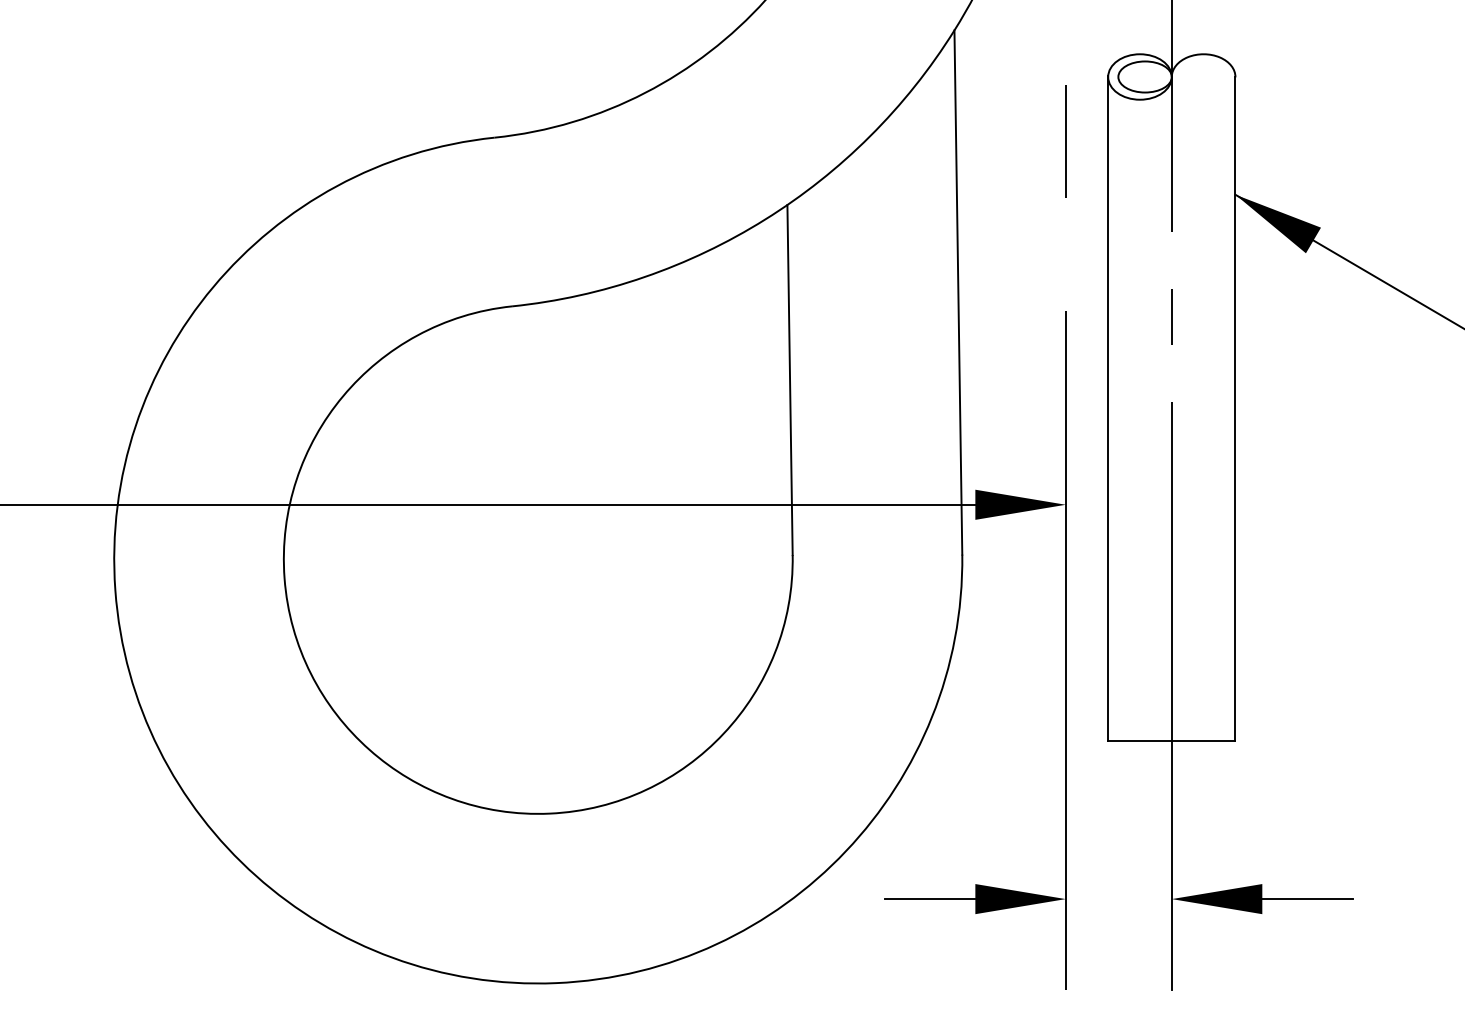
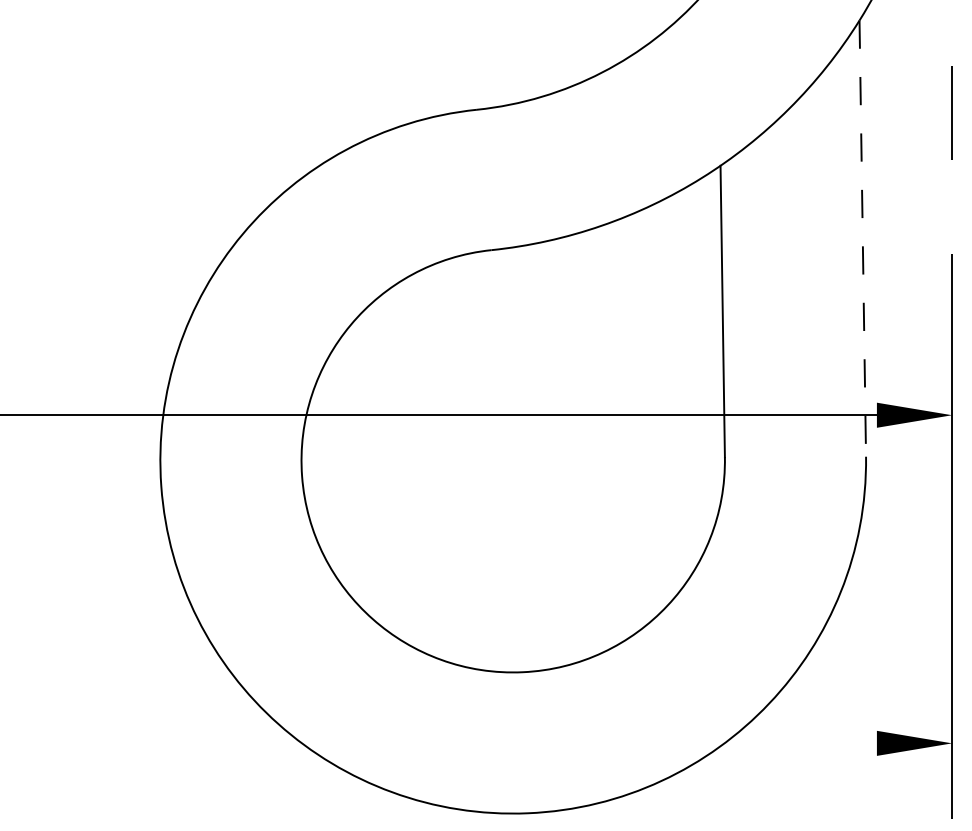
line: (958, 293) -> (862, 239), solid -> dashed
line: (929, 899) -> (838, 743), removed

